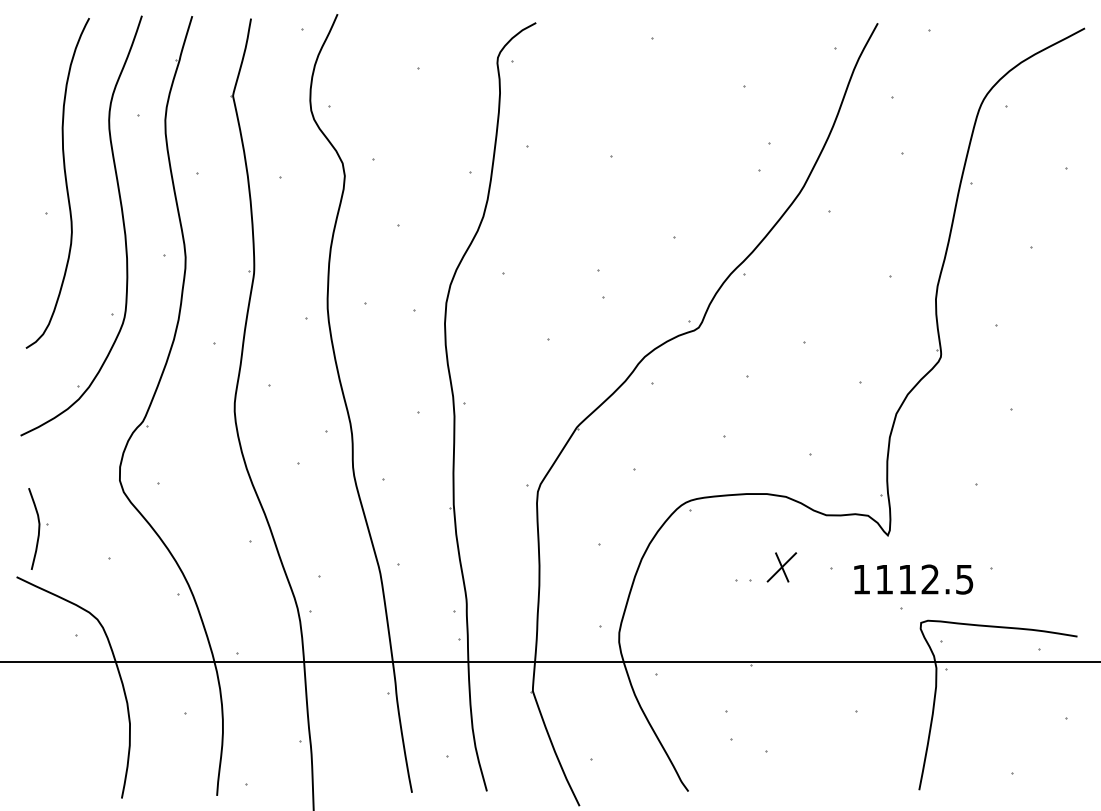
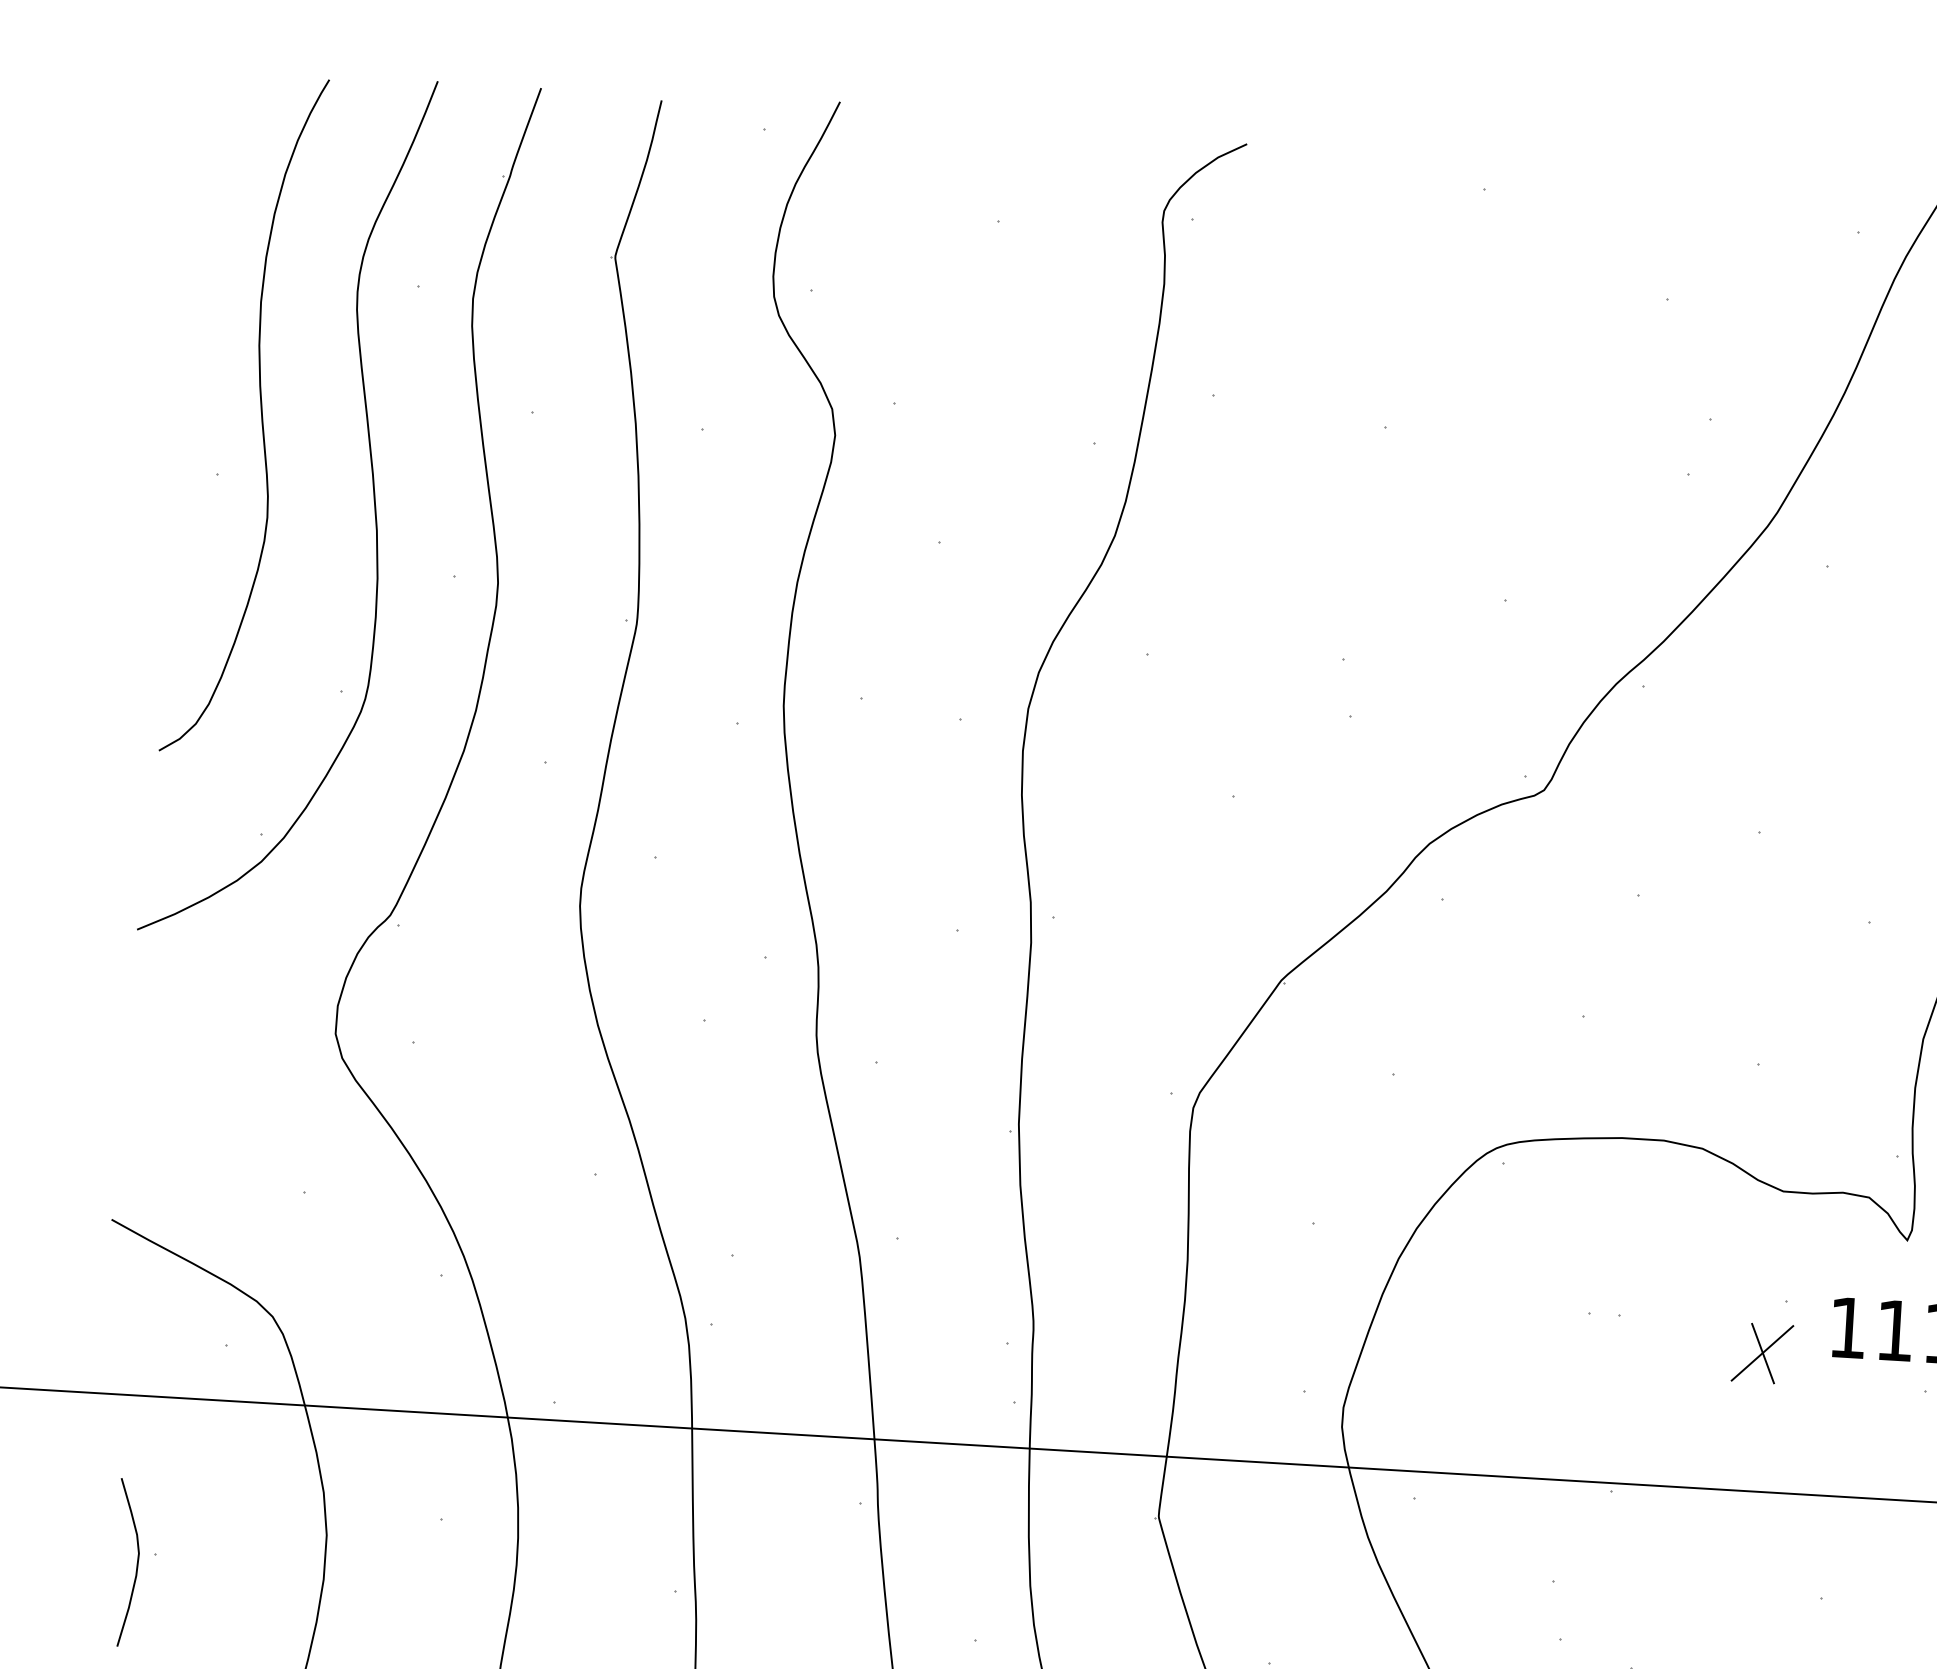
part: (38, 528) -> (136, 1562), moved
part: (781, 567) -> (1761, 1353), moved

